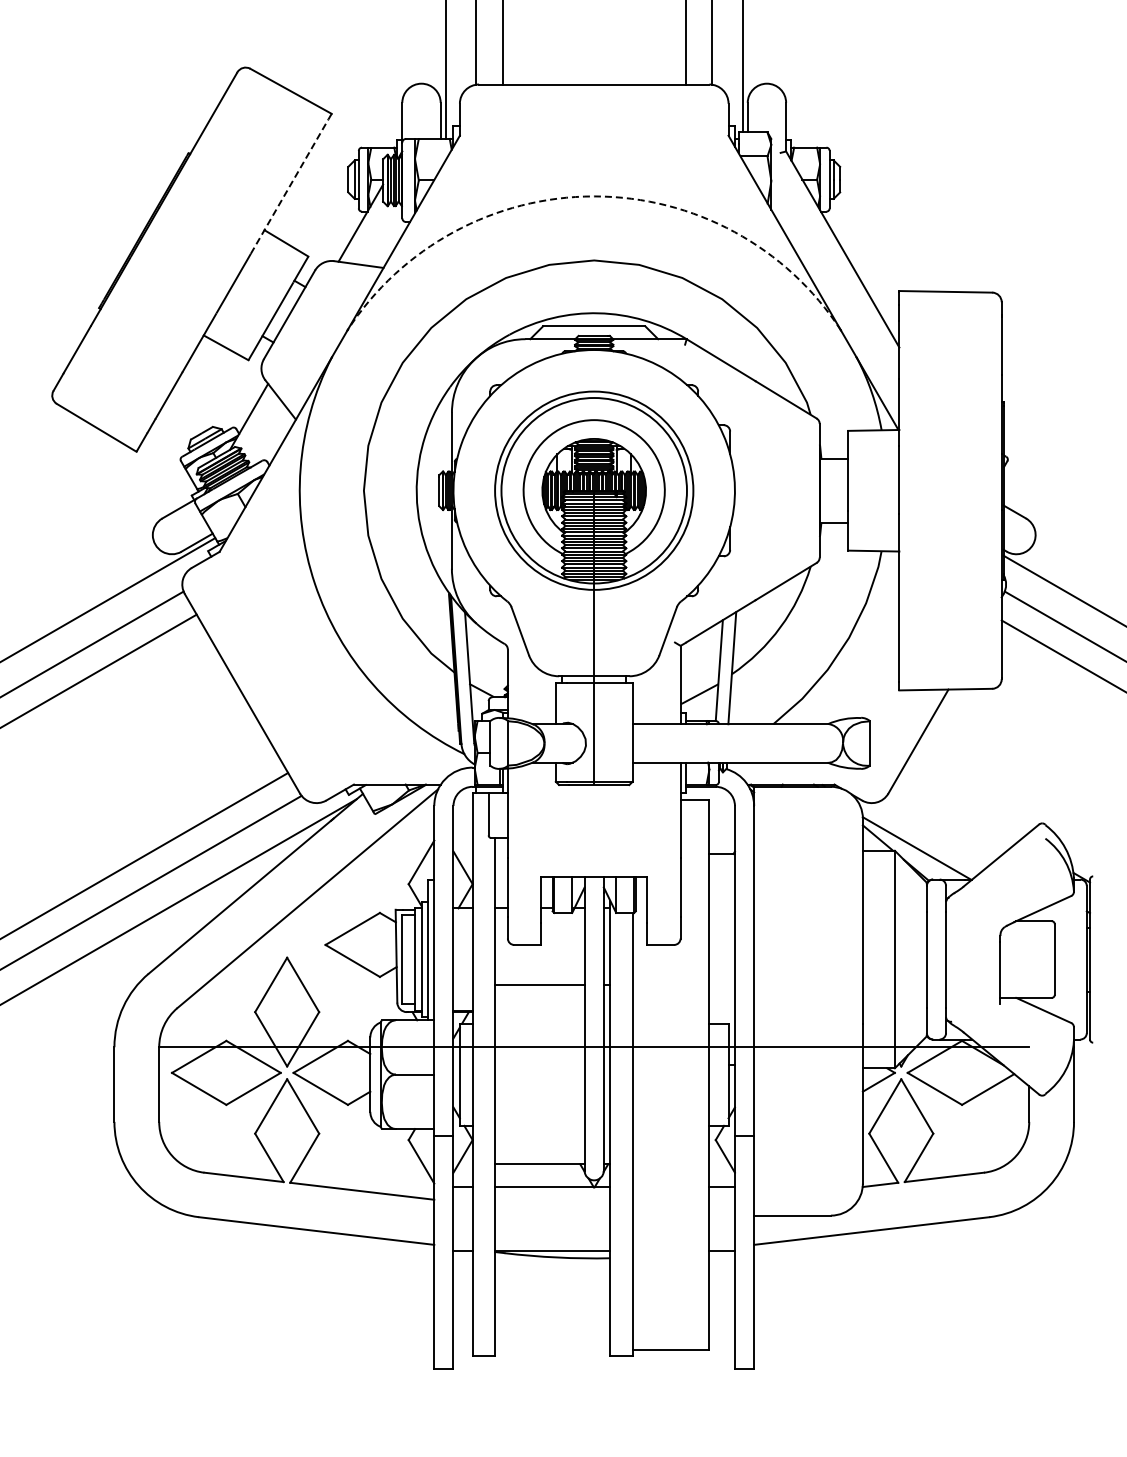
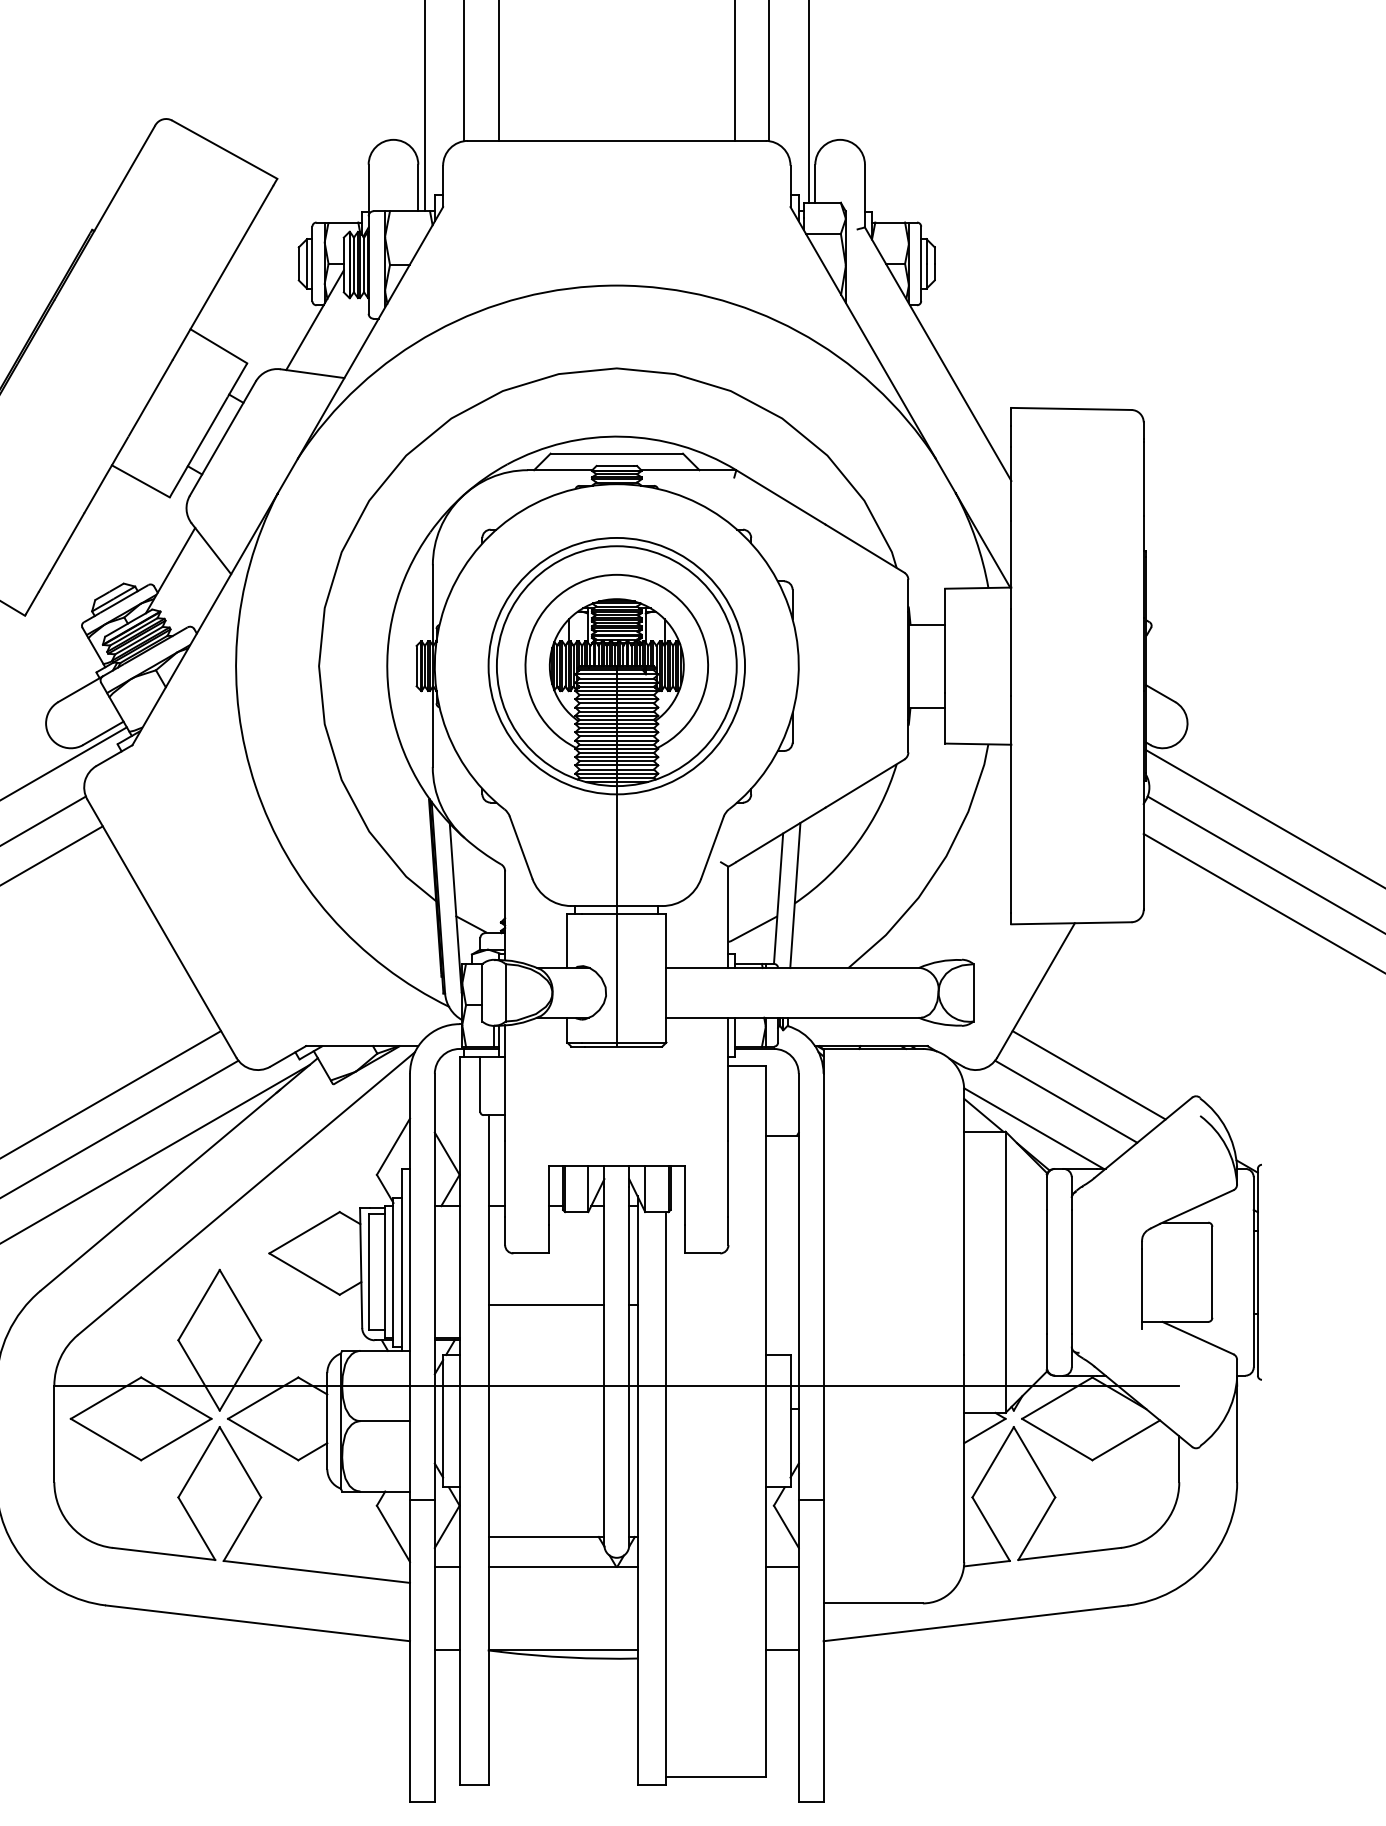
line: (289, 186) -> (222, 272), dashed -> solid
arc: (594, 196) -> (617, 285), dashed -> solid
line: (959, 807) -> (1089, 1075), added
line: (941, 827) -> (1065, 1101), added

